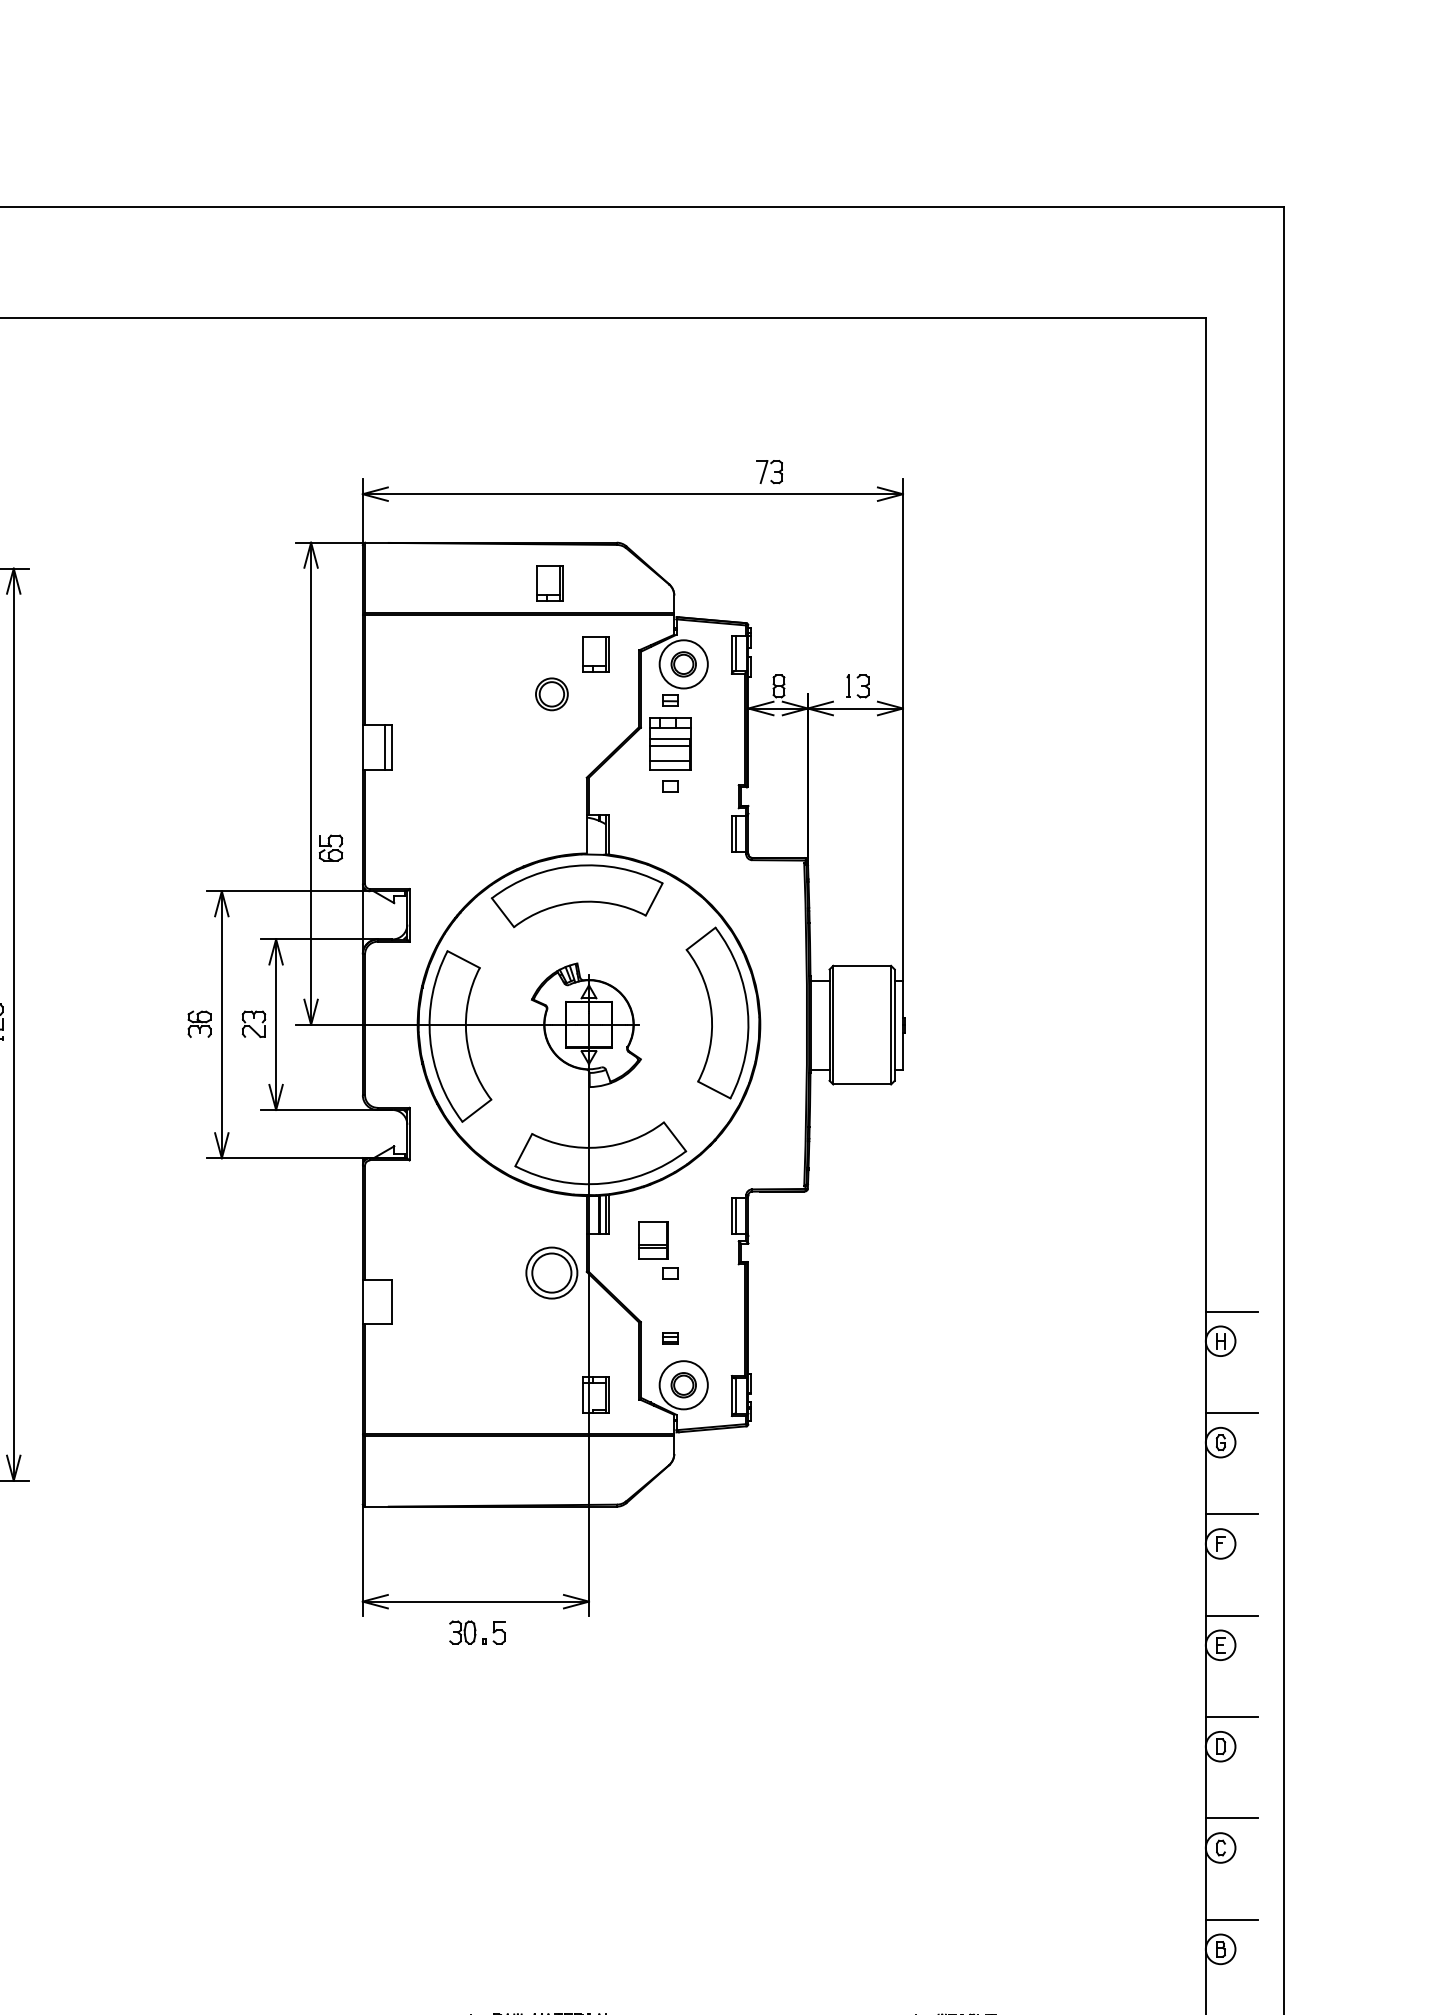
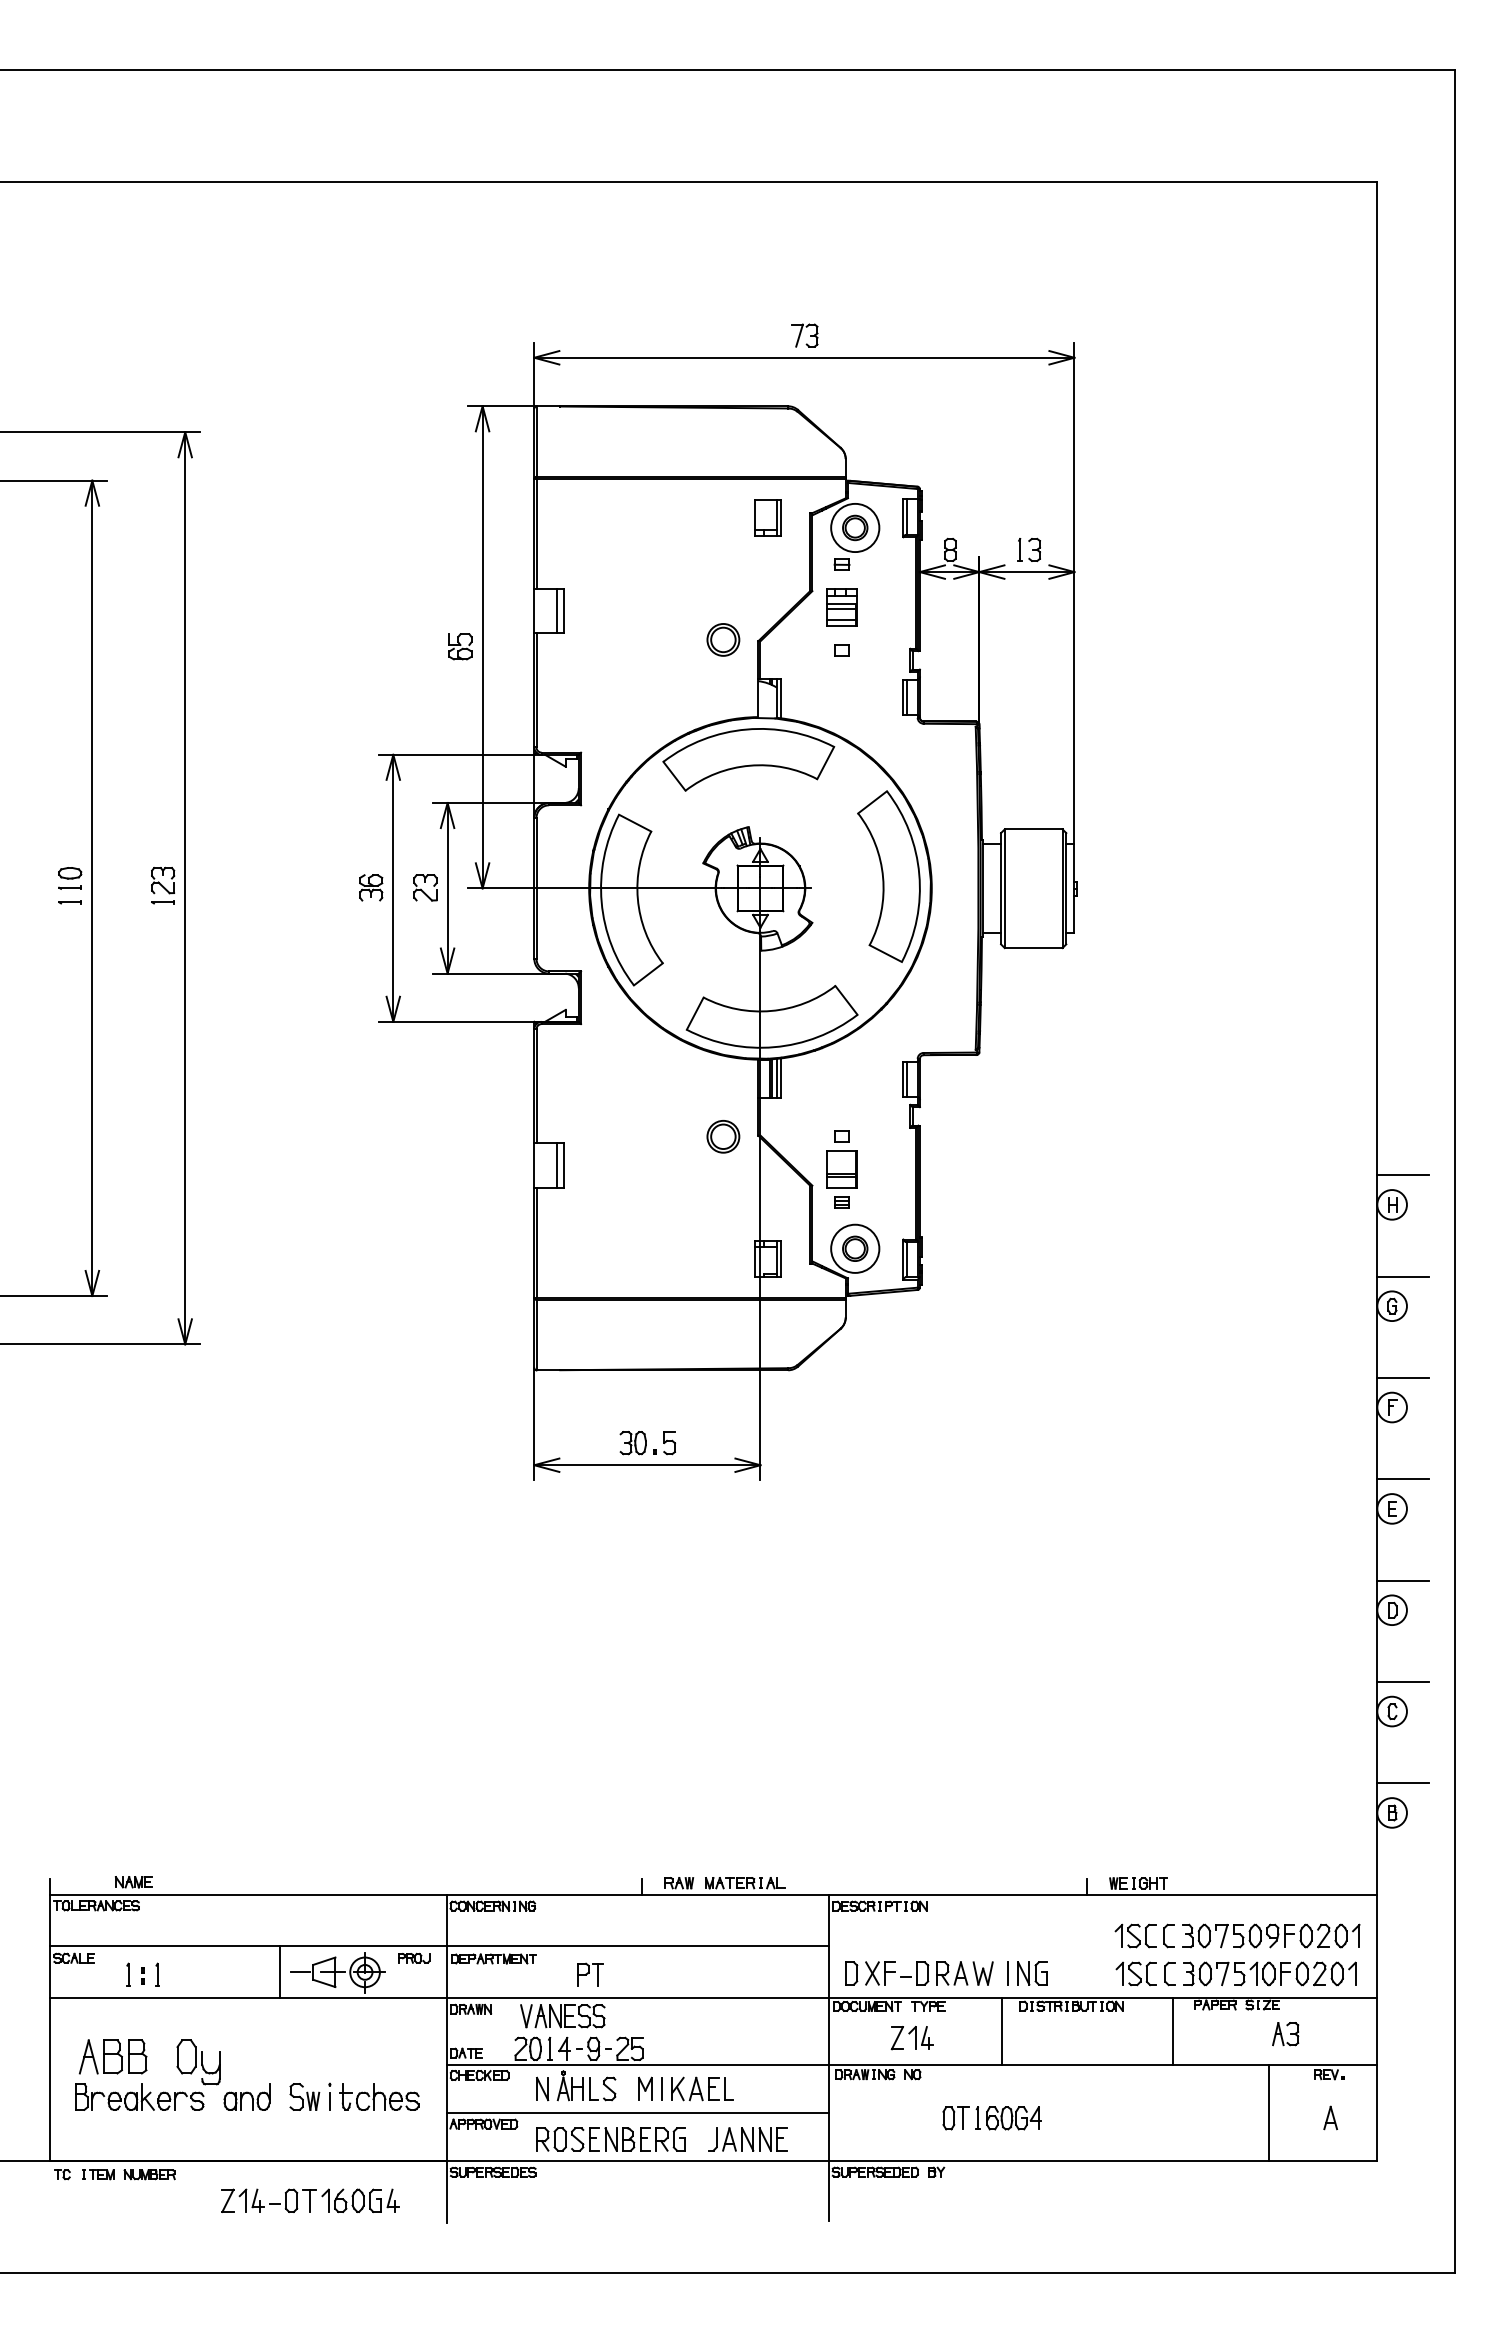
part: (769, 471) -> (804, 335), moved
part: (550, 582) -> (721, 446), removed
part: (552, 693) -> (723, 639), moved
part: (670, 743) -> (841, 607), size x0.71
part: (331, 847) -> (460, 646), moved
part: (653, 1240) -> (841, 1169), moved
part: (552, 1272) -> (723, 1136), size x0.62
line: (385, 1301) -> (556, 1165), added
part: (477, 1632) -> (647, 1443), moved

